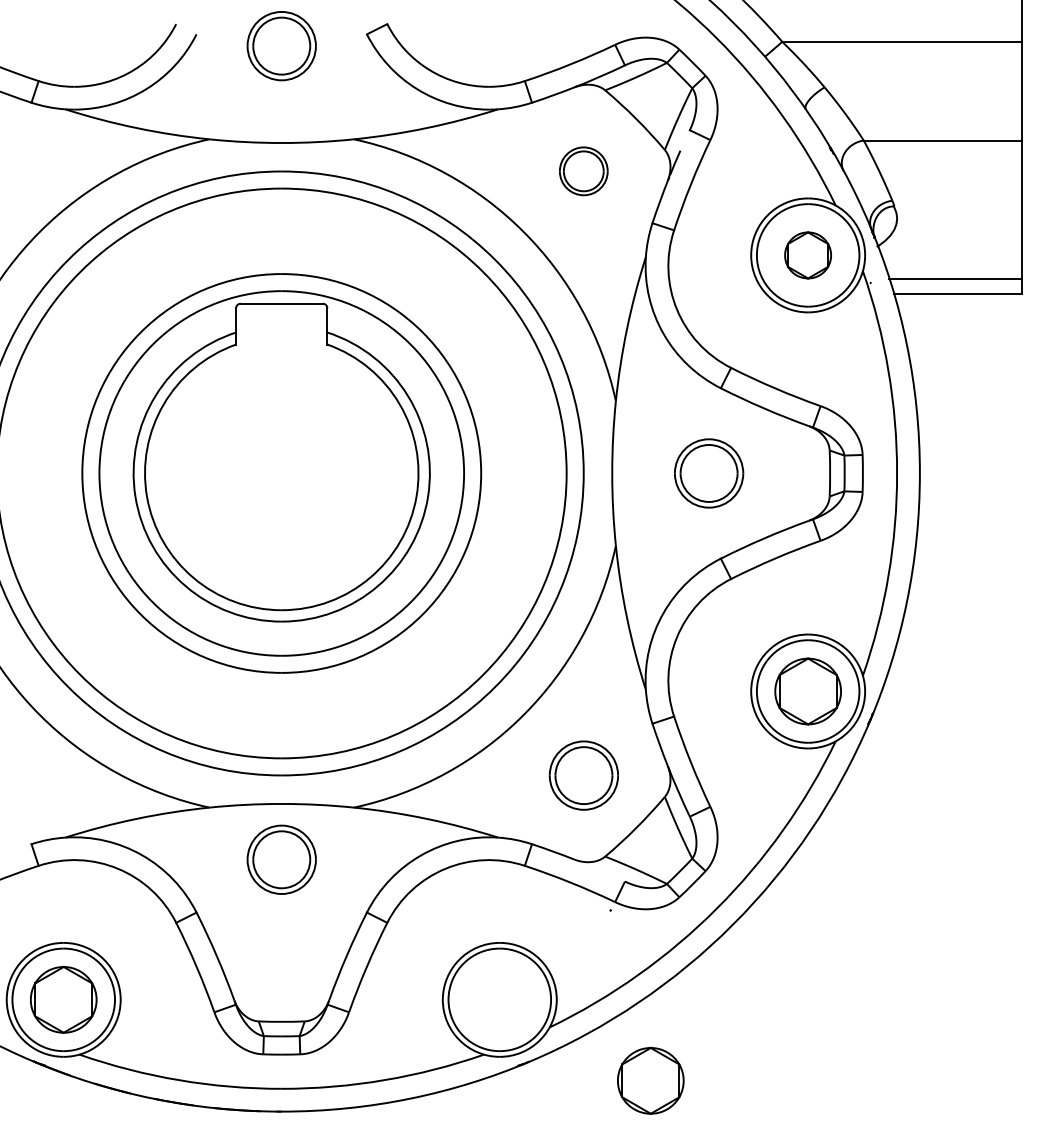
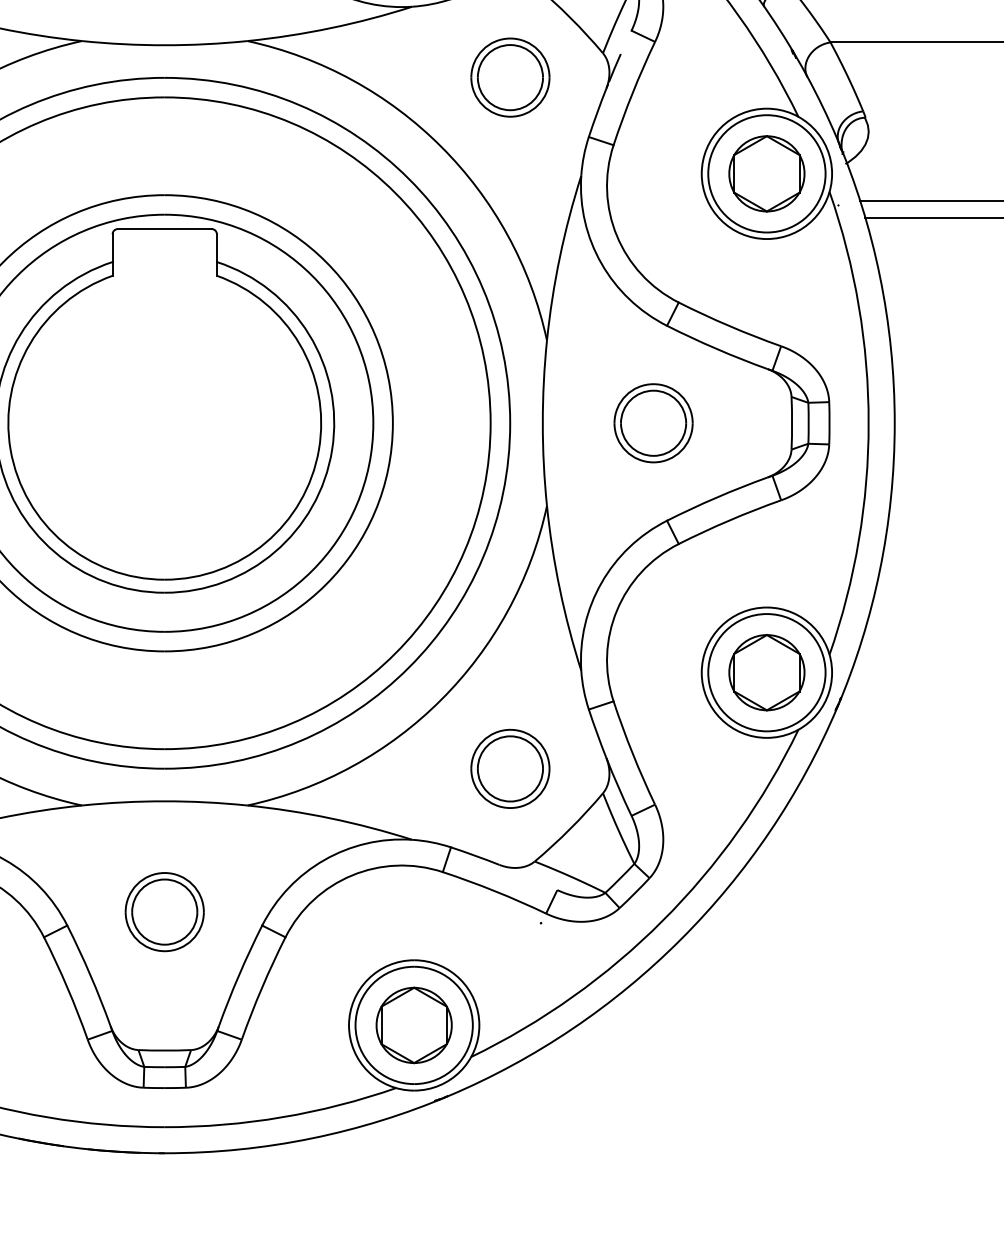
part: (583, 171) -> (509, 77), size x1.43
part: (807, 255) -> (766, 173), size x1.43
part: (281, 859) -> (164, 911), moved
part: (650, 1080) -> (413, 1025), moved

